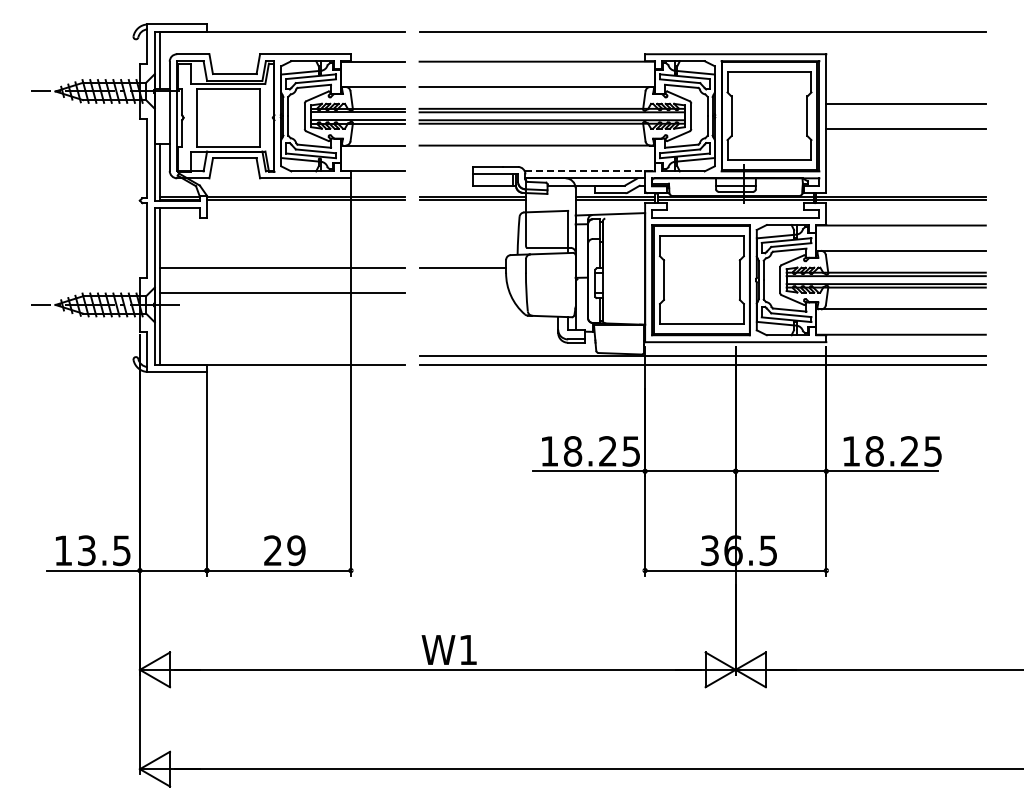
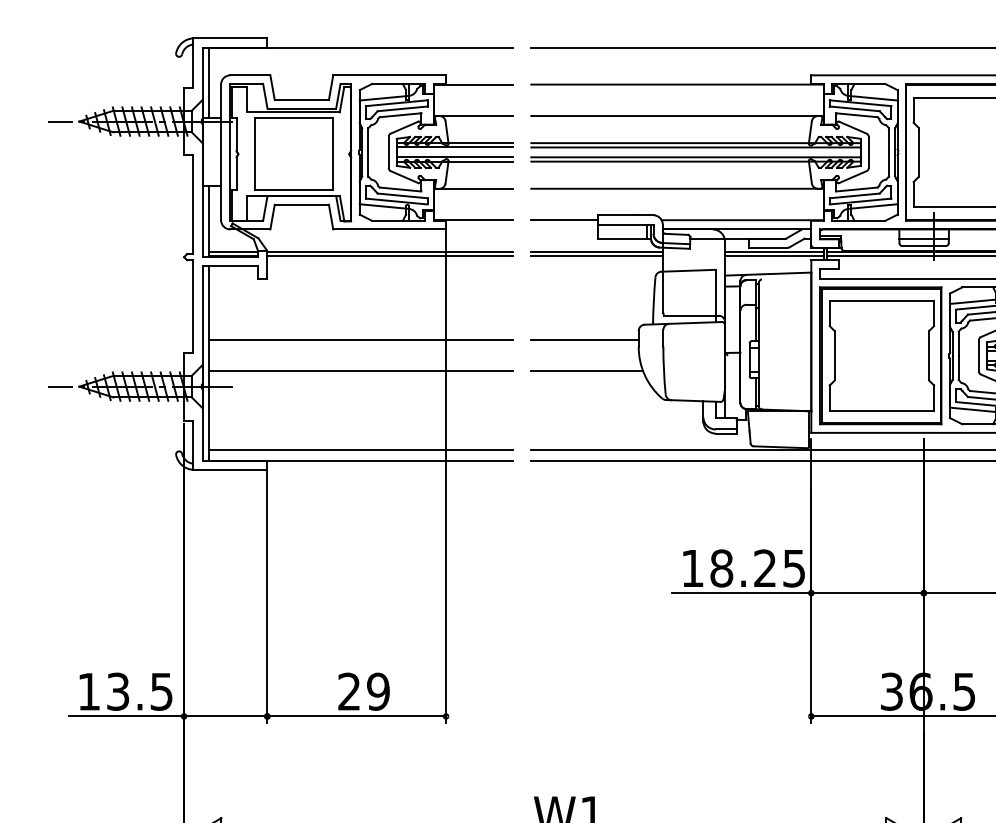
line: (446, 170) -> (564, 219), added
line: (590, 170) -> (743, 219), dashed -> solid
line: (464, 292) -> (587, 371), added
line: (281, 355) -> (359, 449), added

